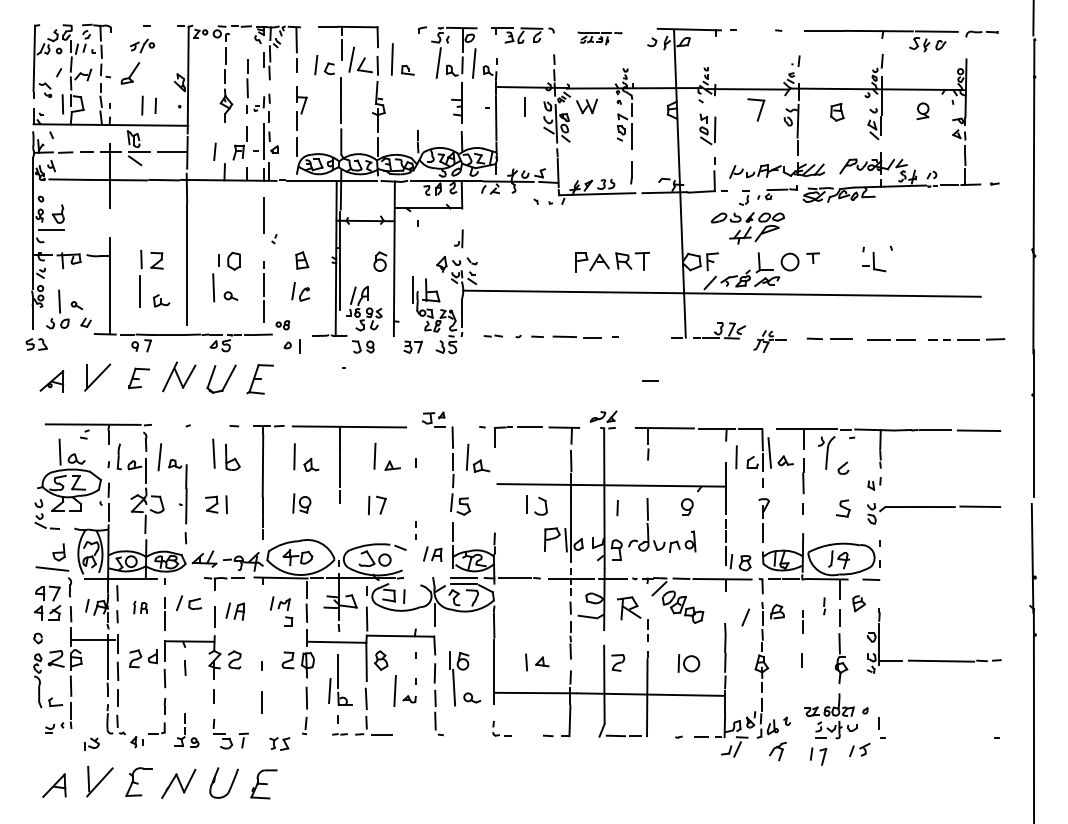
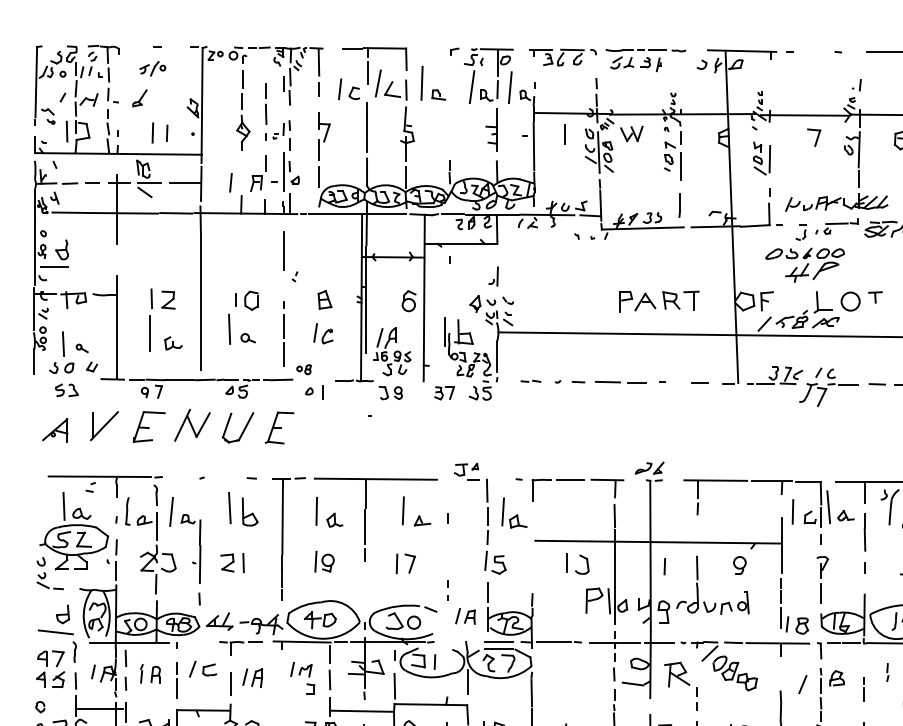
part: (599, 38) -> (645, 60), size x1.67
part: (130, 73) -> (139, 98), size x0.71
part: (755, 109) -> (813, 137), size x0.71
part: (769, 341) -> (828, 387), size x1.67
part: (36, 344) -> (66, 390), moved
part: (138, 378) -> (148, 427), size x1.43
line: (650, 380) -> (700, 382), moved
part: (140, 607) -> (150, 673), size x1.43

